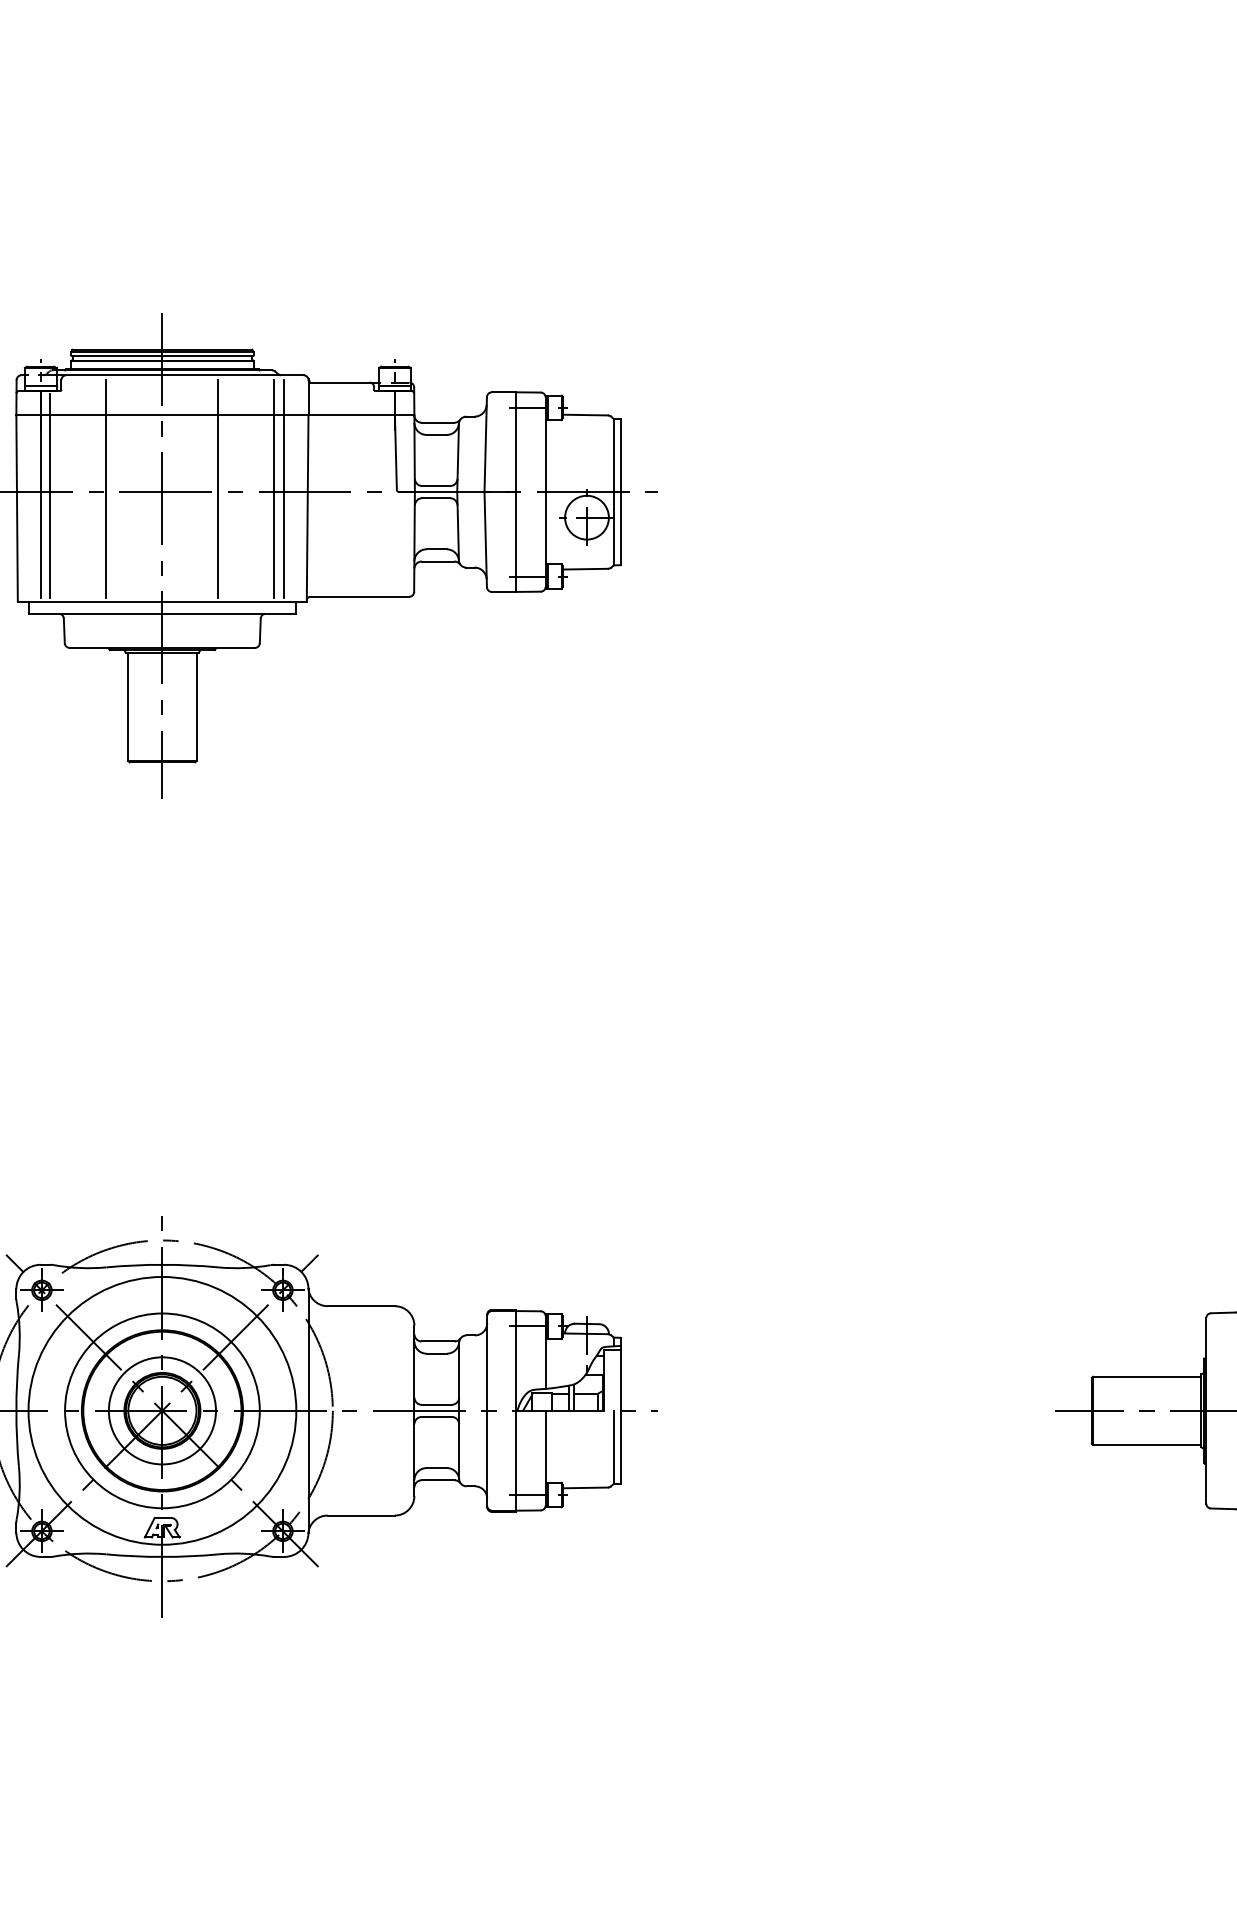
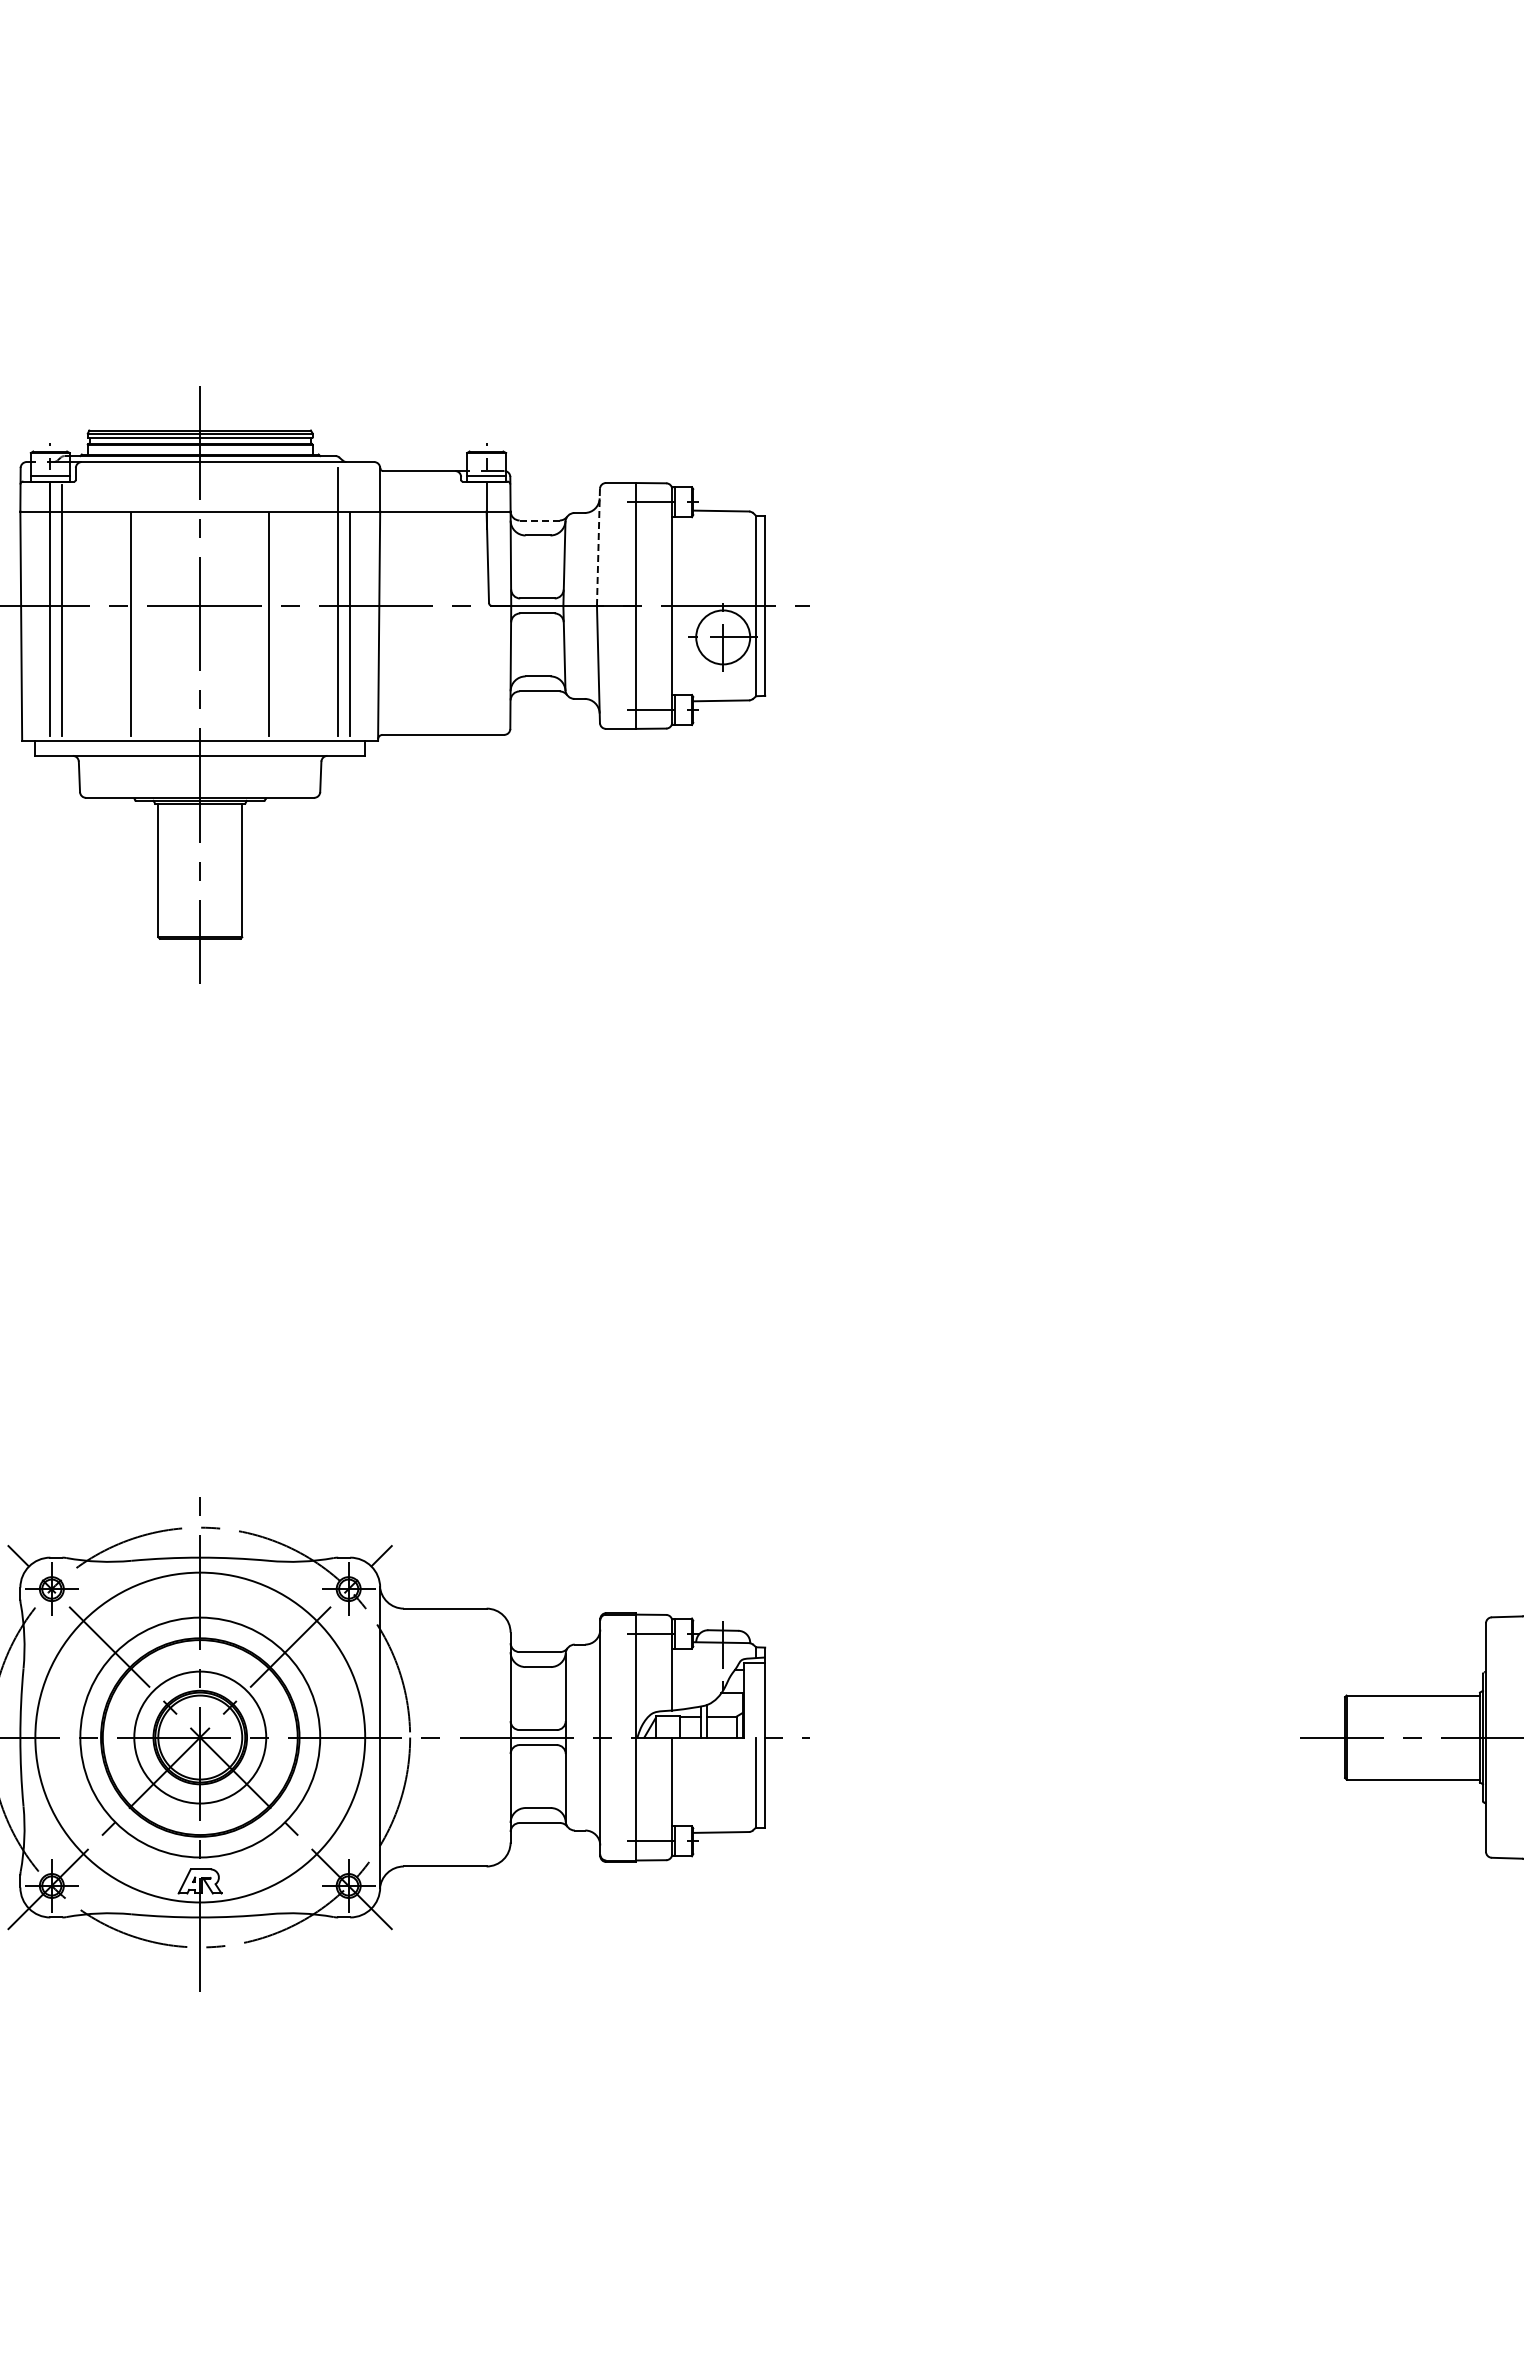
line: (106, 397) -> (131, 489), removed
line: (218, 397) -> (269, 489), removed
line: (284, 397) -> (350, 489), removed
line: (437, 422) -> (539, 520), solid -> dashed
line: (485, 444) -> (598, 547), solid -> dashed

